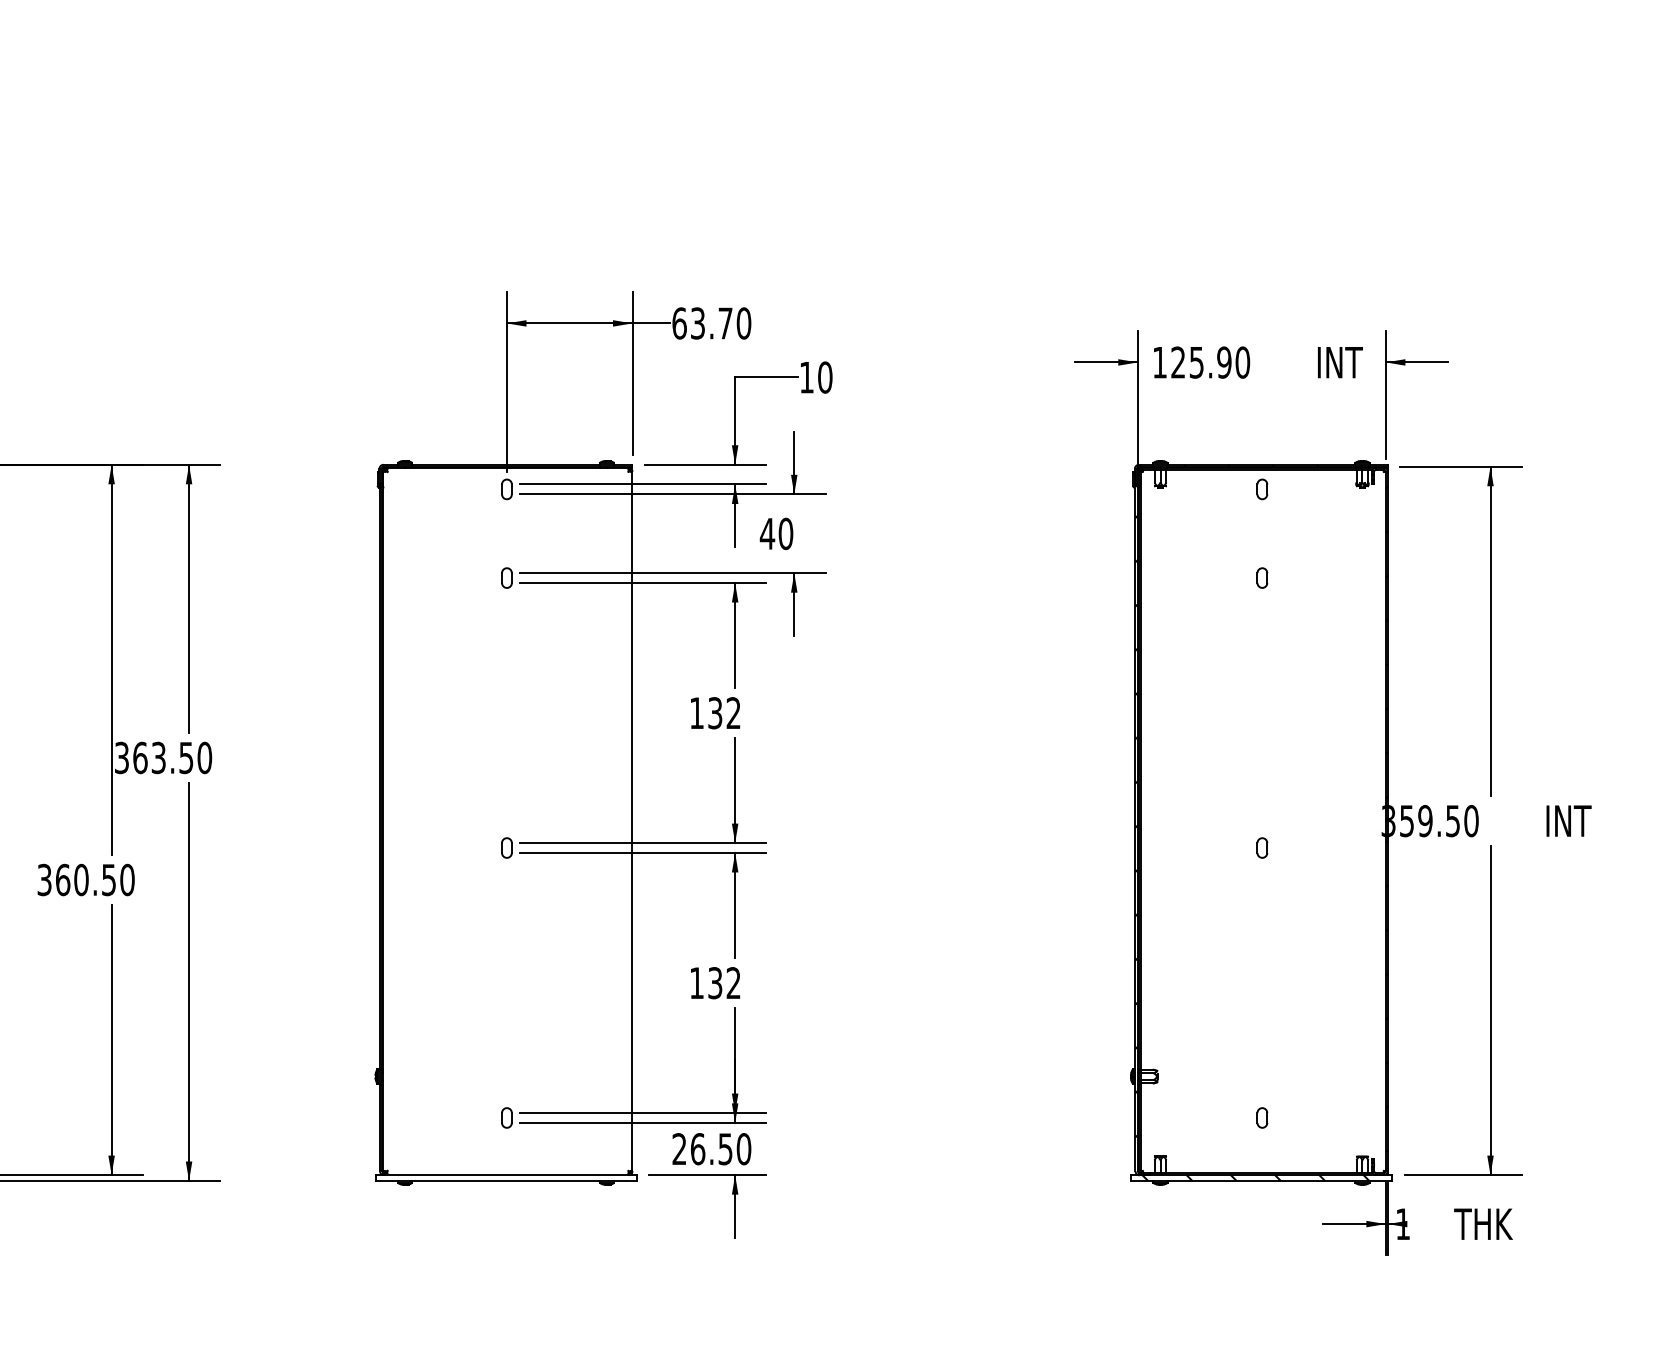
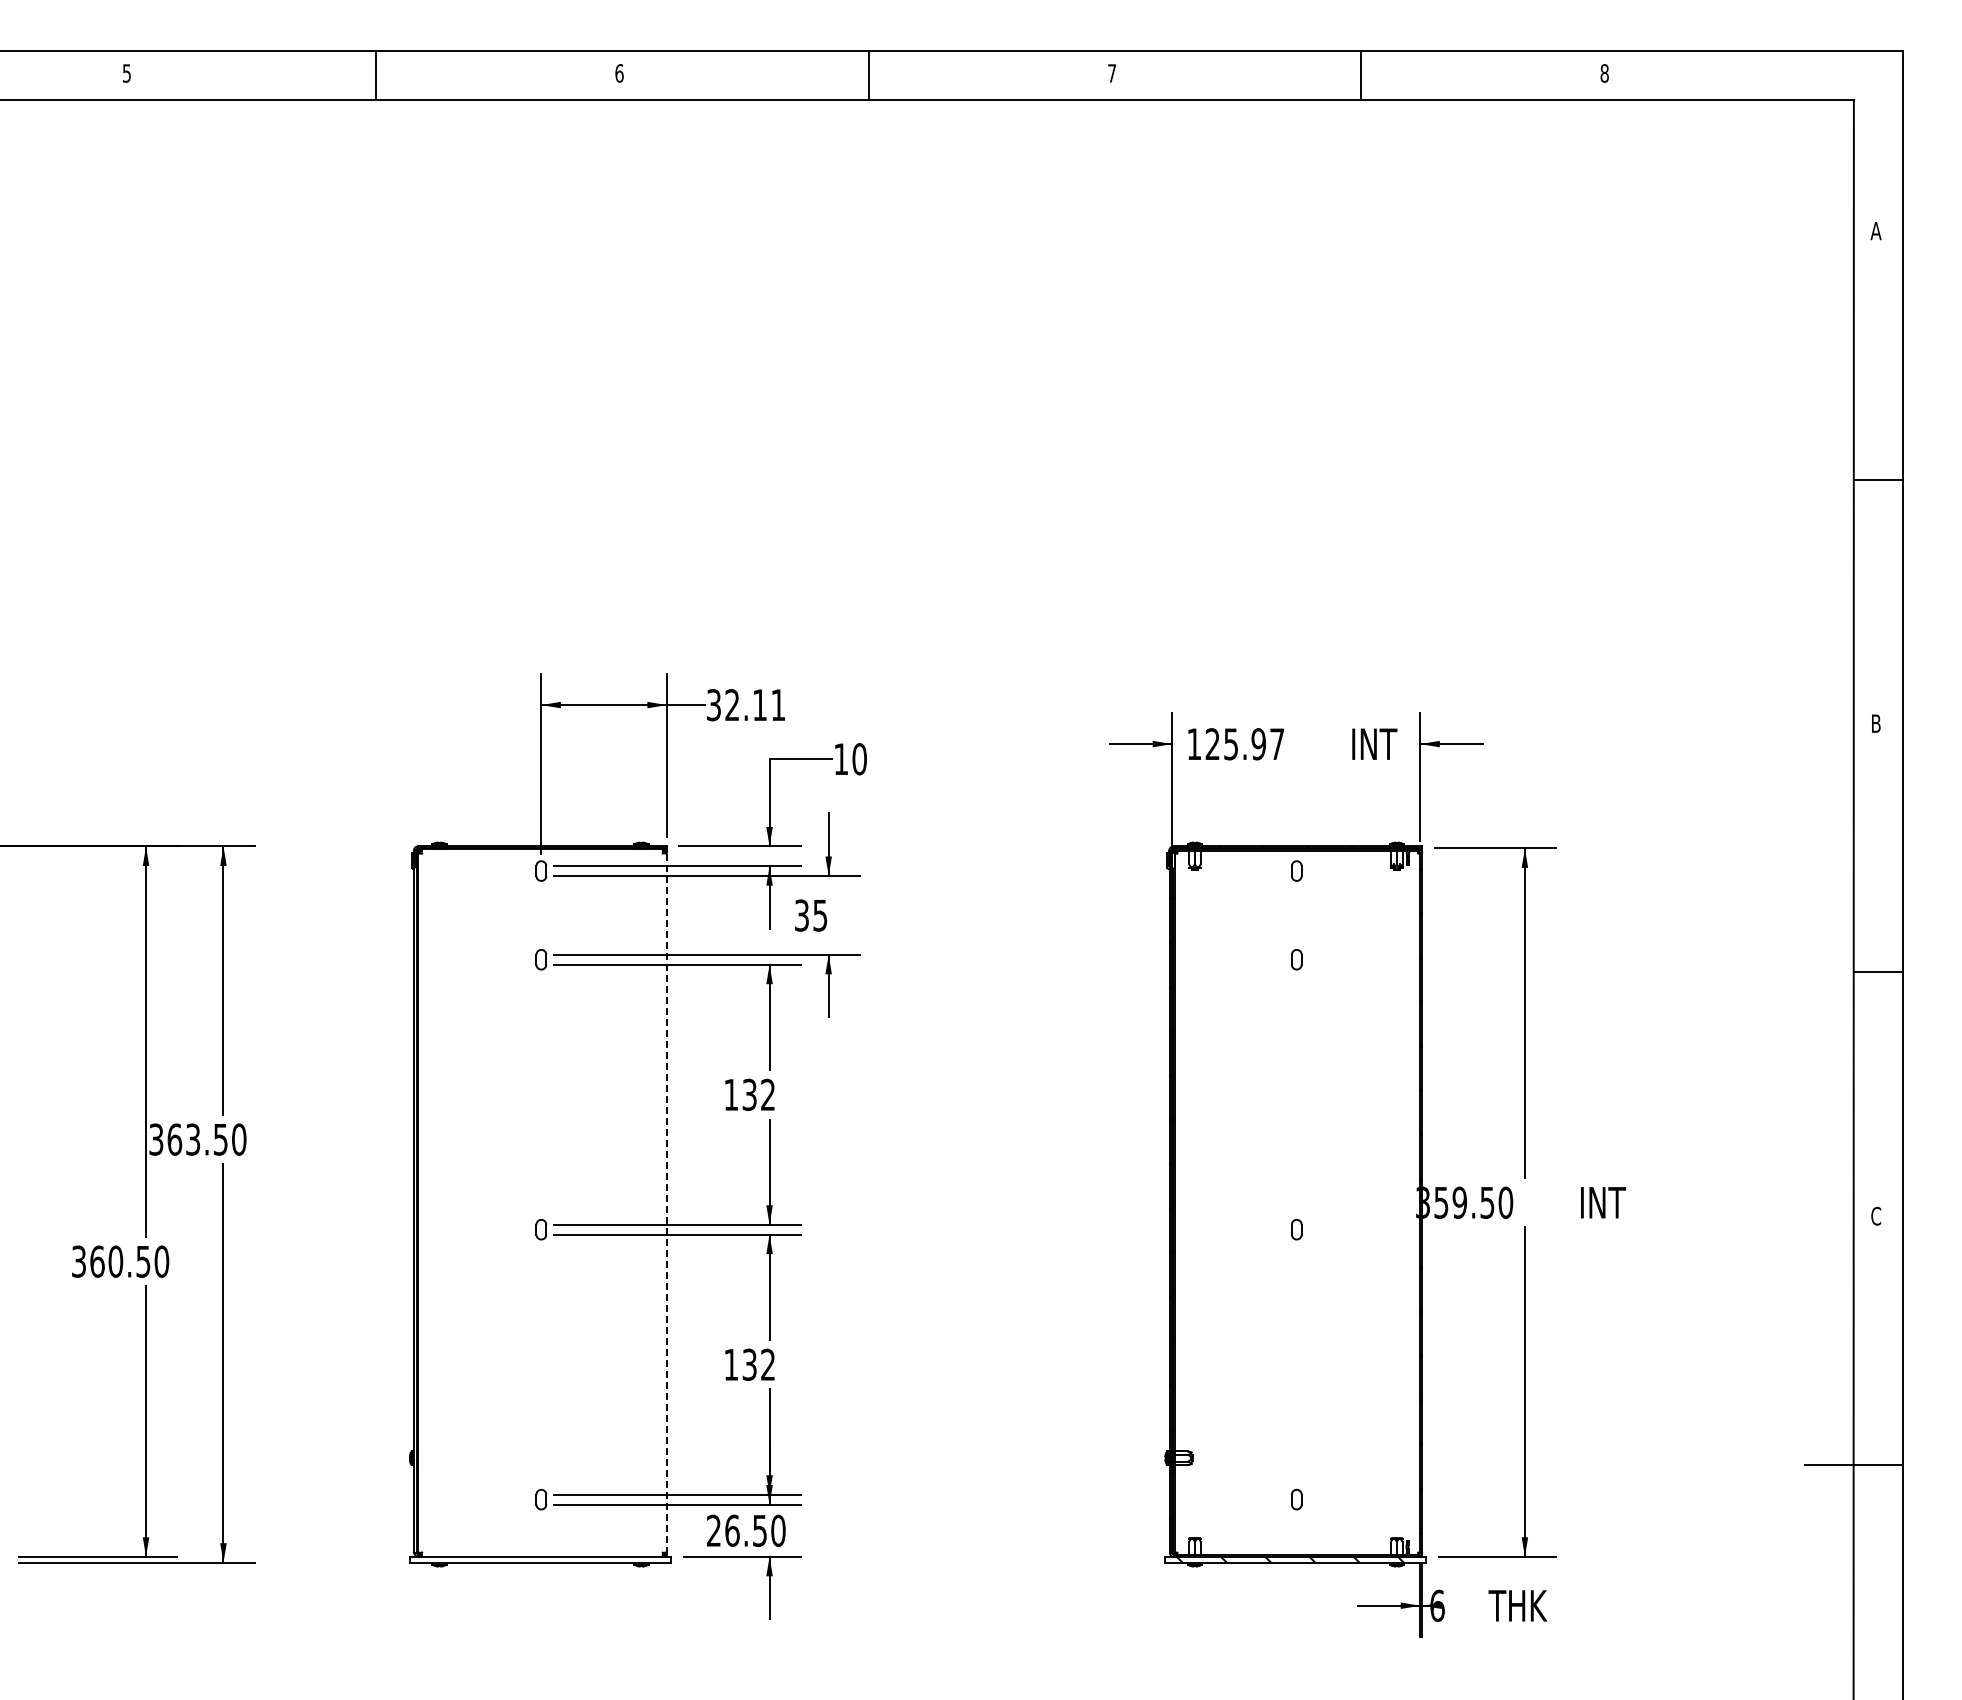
text: (711, 323) -> (745, 705), 63.70 -> 32.11
text: (1243, 362) -> (1277, 744), 125.90 -> 125.97
text: (776, 533) -> (810, 915), 40 -> 35
line: (632, 820) -> (666, 1202), solid -> dashed
text: (1403, 1223) -> (1437, 1605), 1 -> 6

